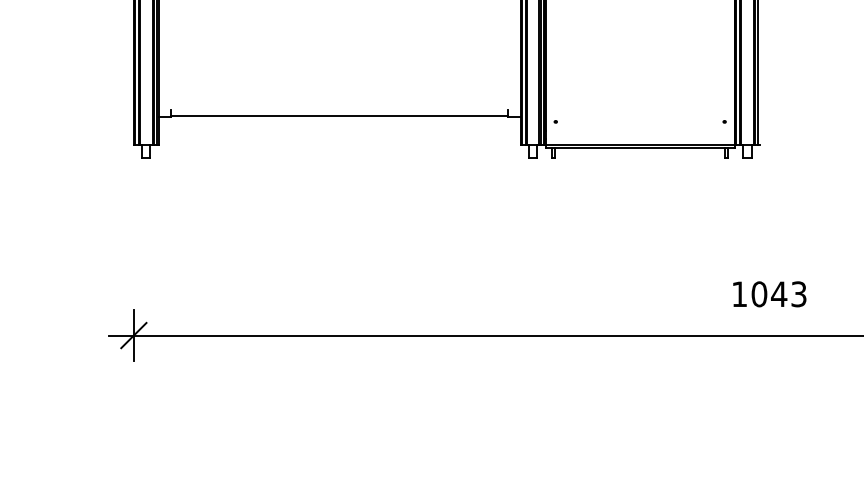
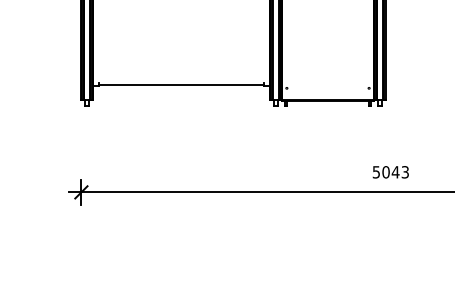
text: (737, 294) -> (375, 172), 1043 -> 5043

